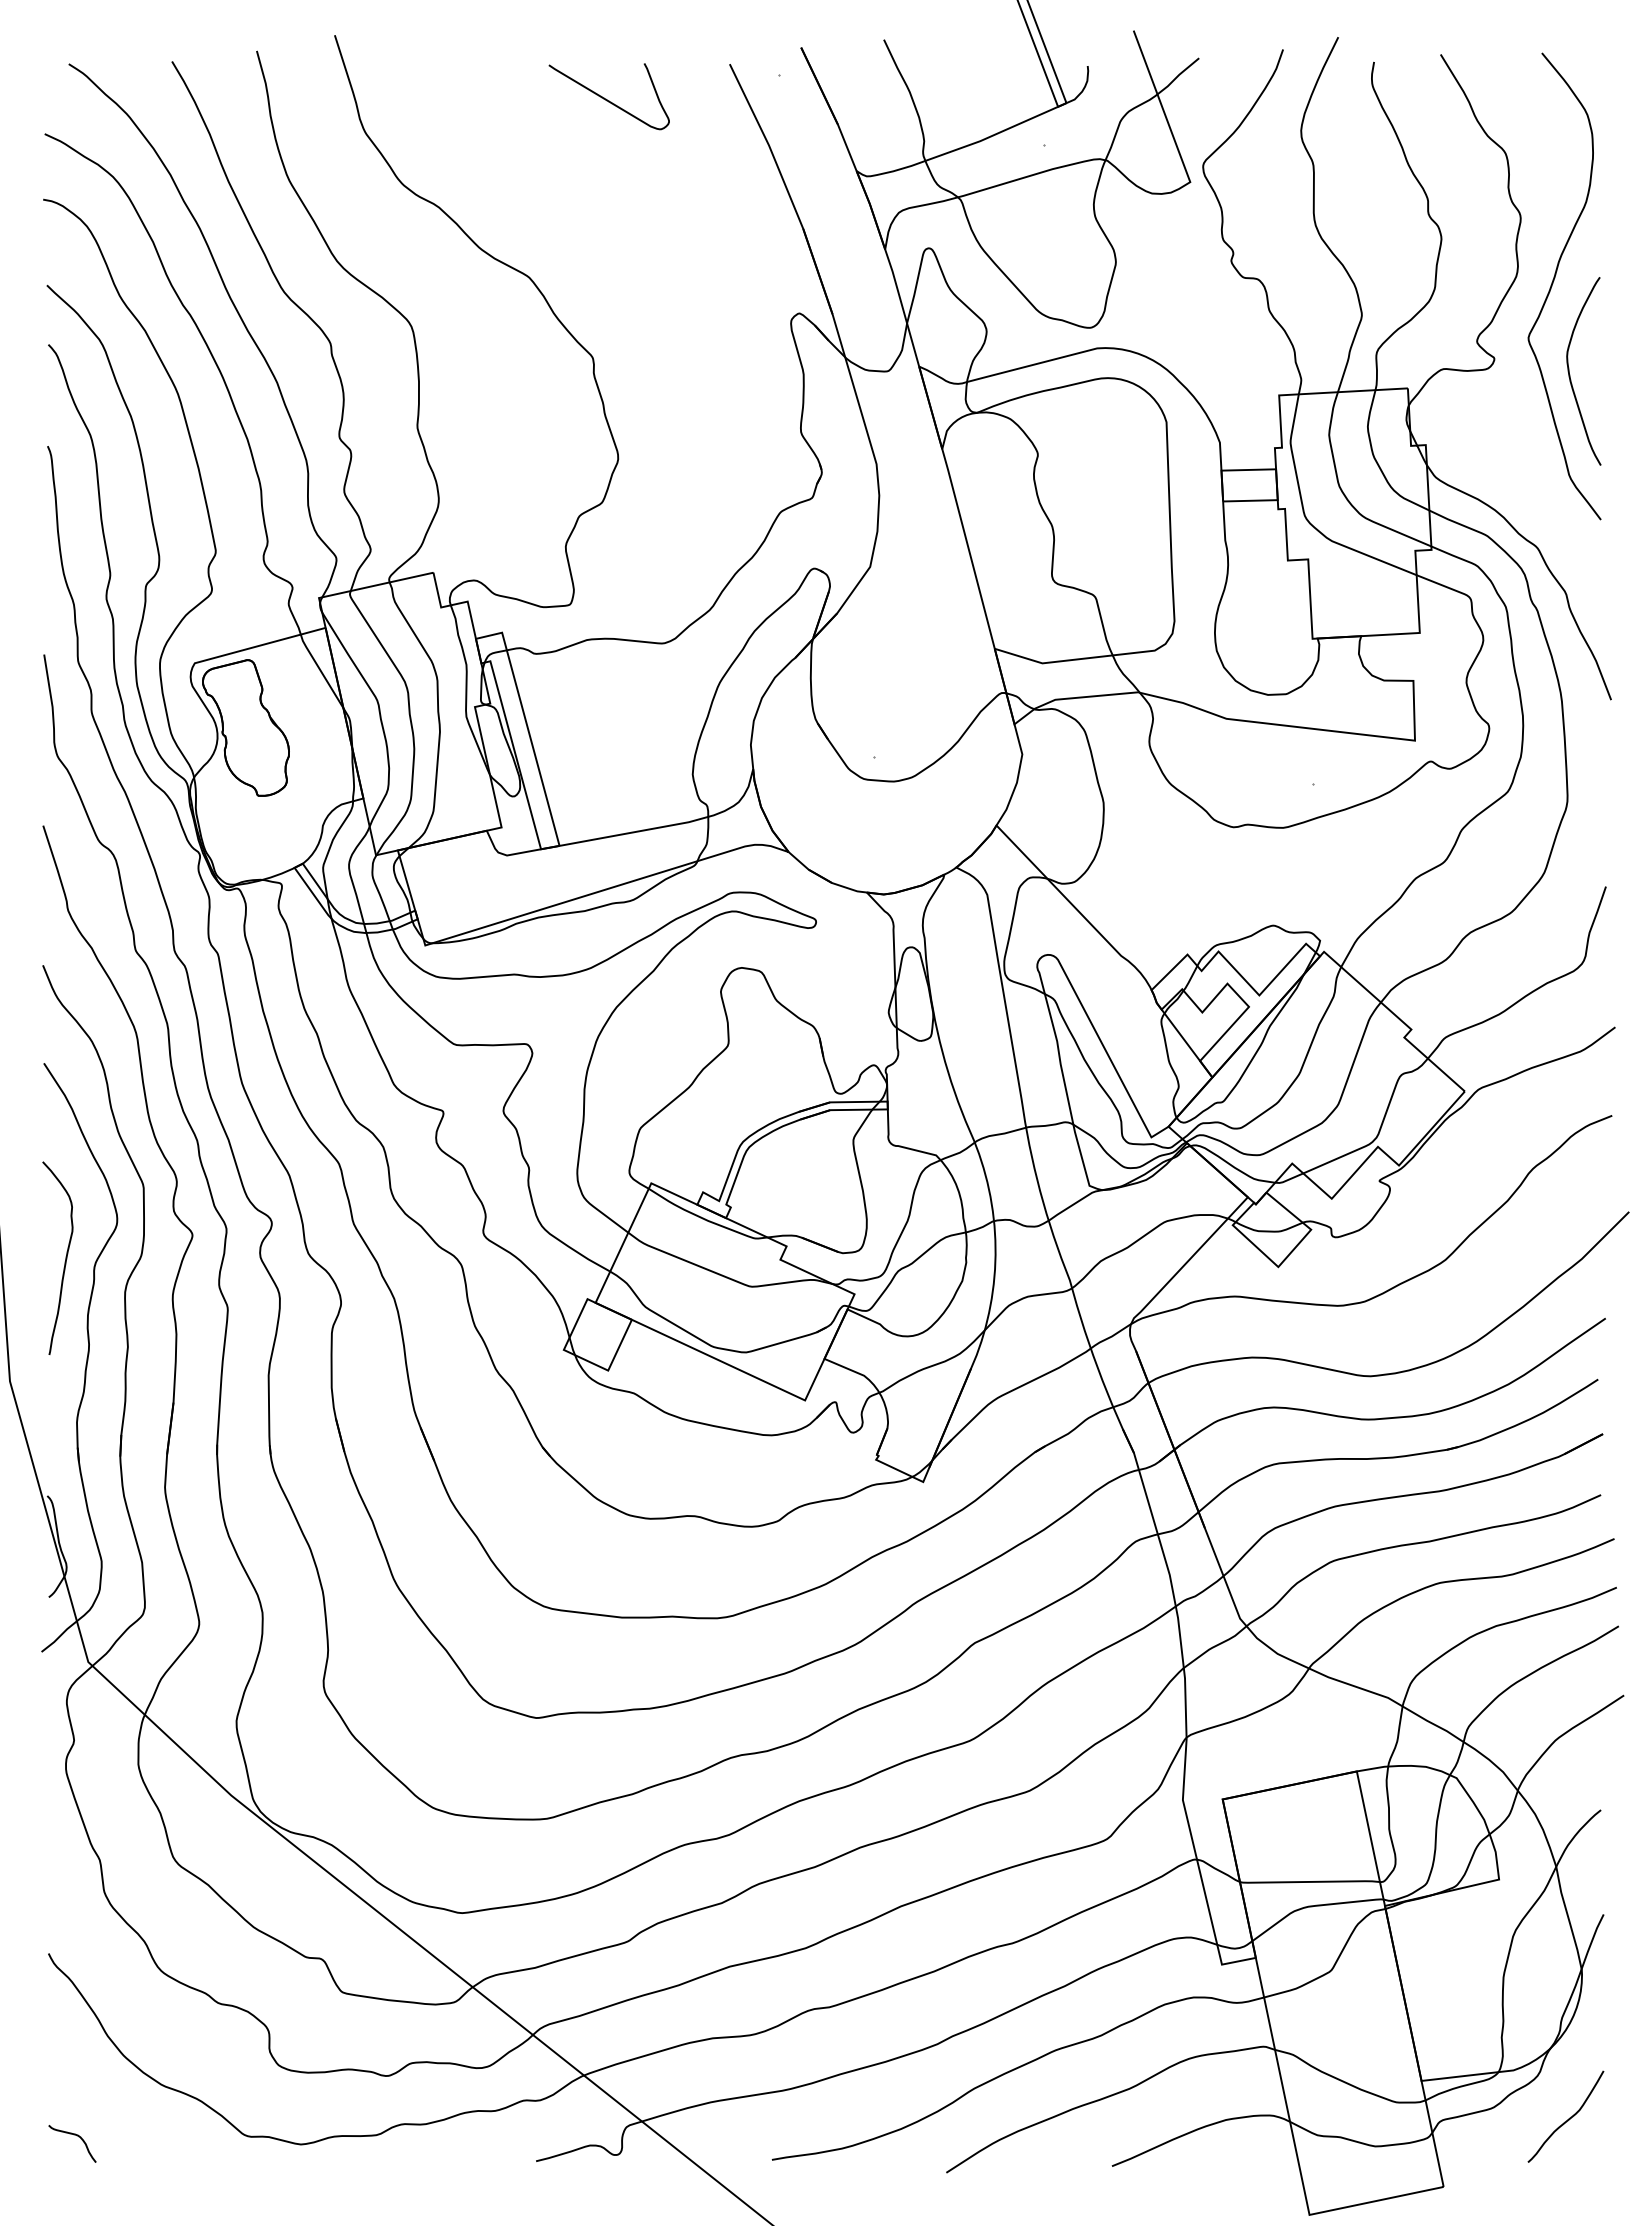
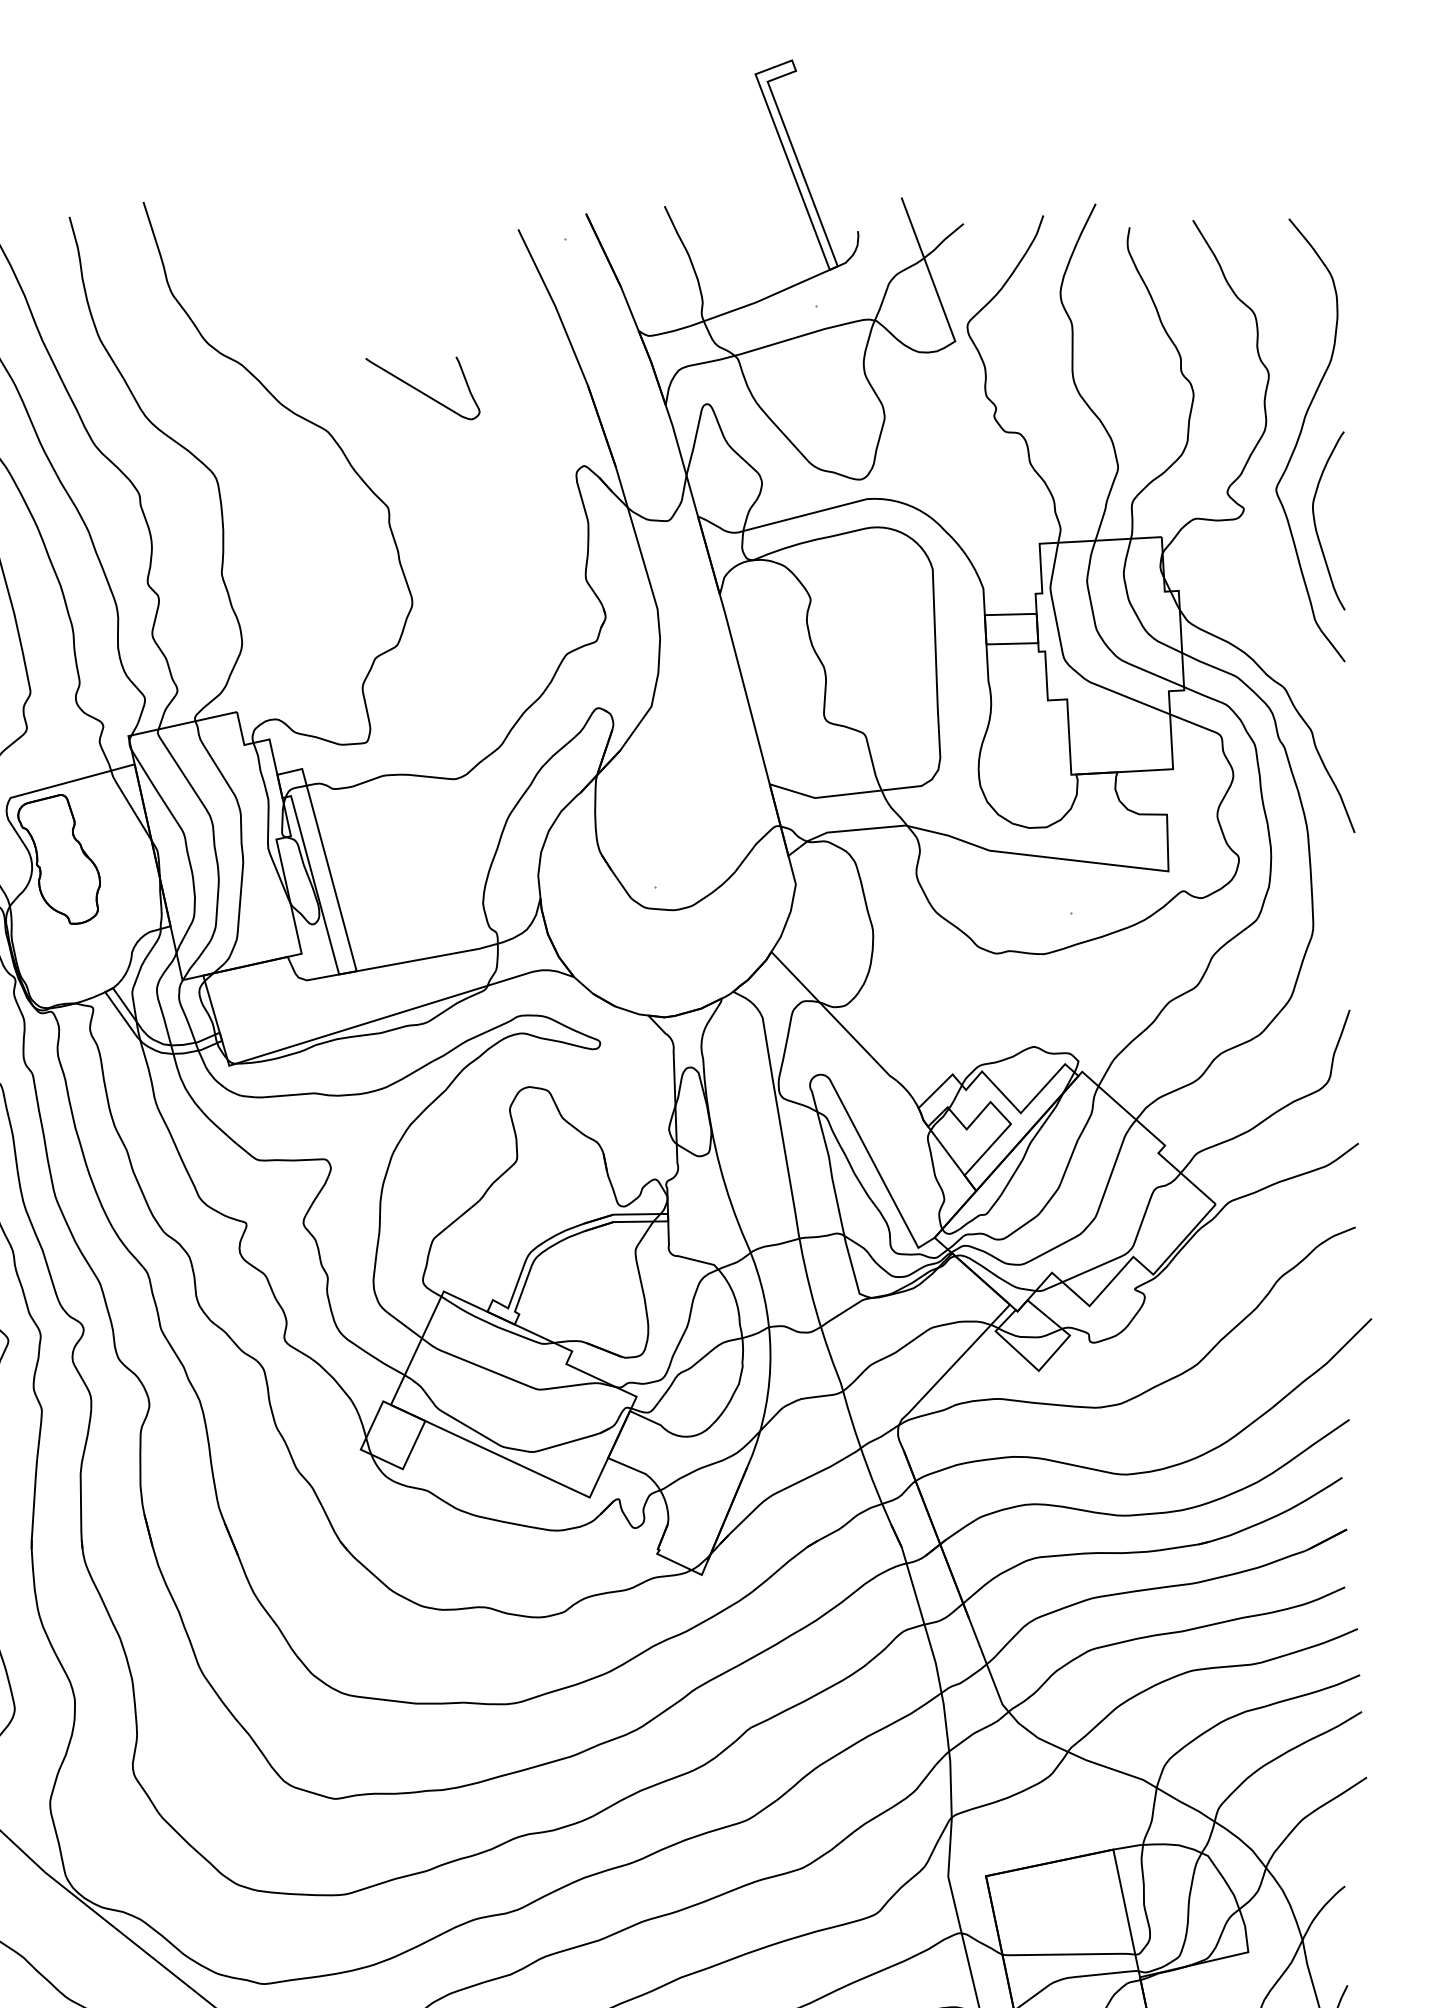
curve: (606, 98) -> (420, 390), moved

